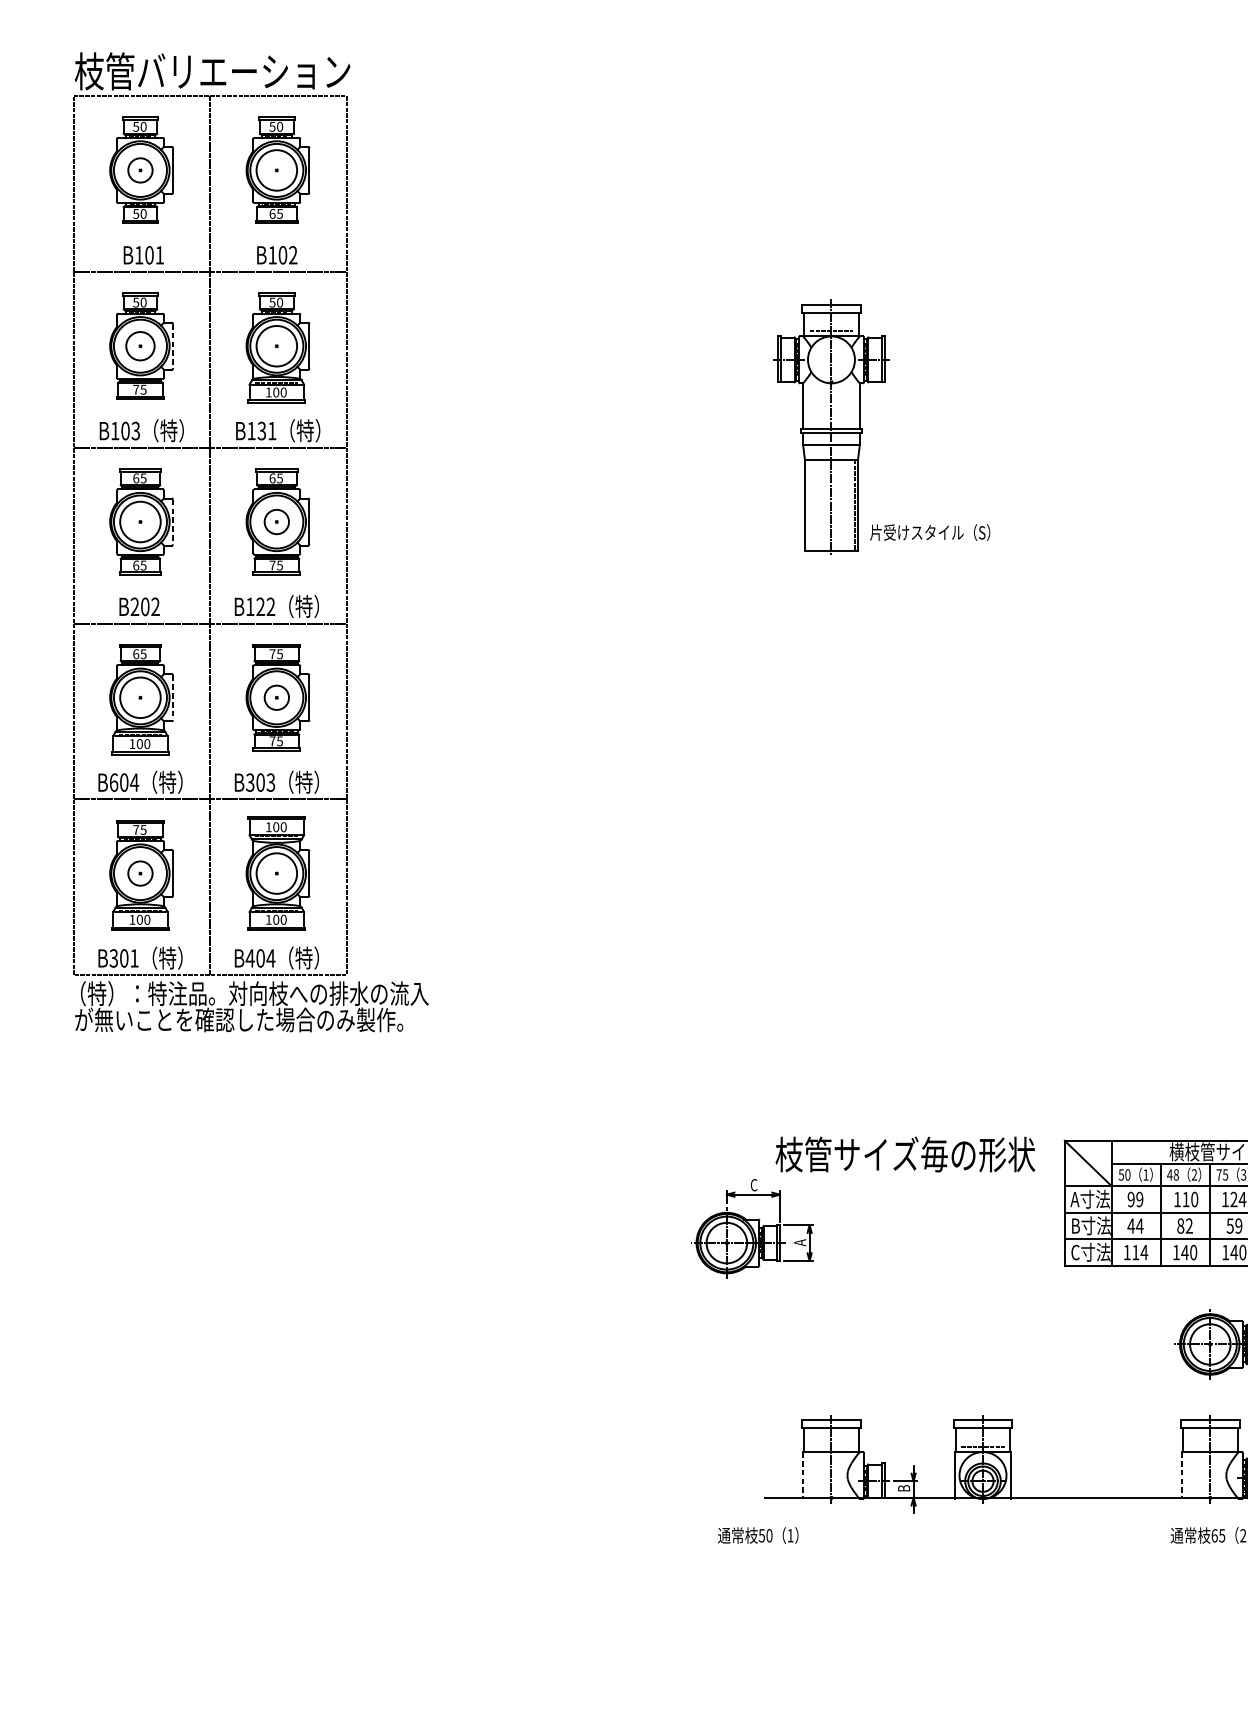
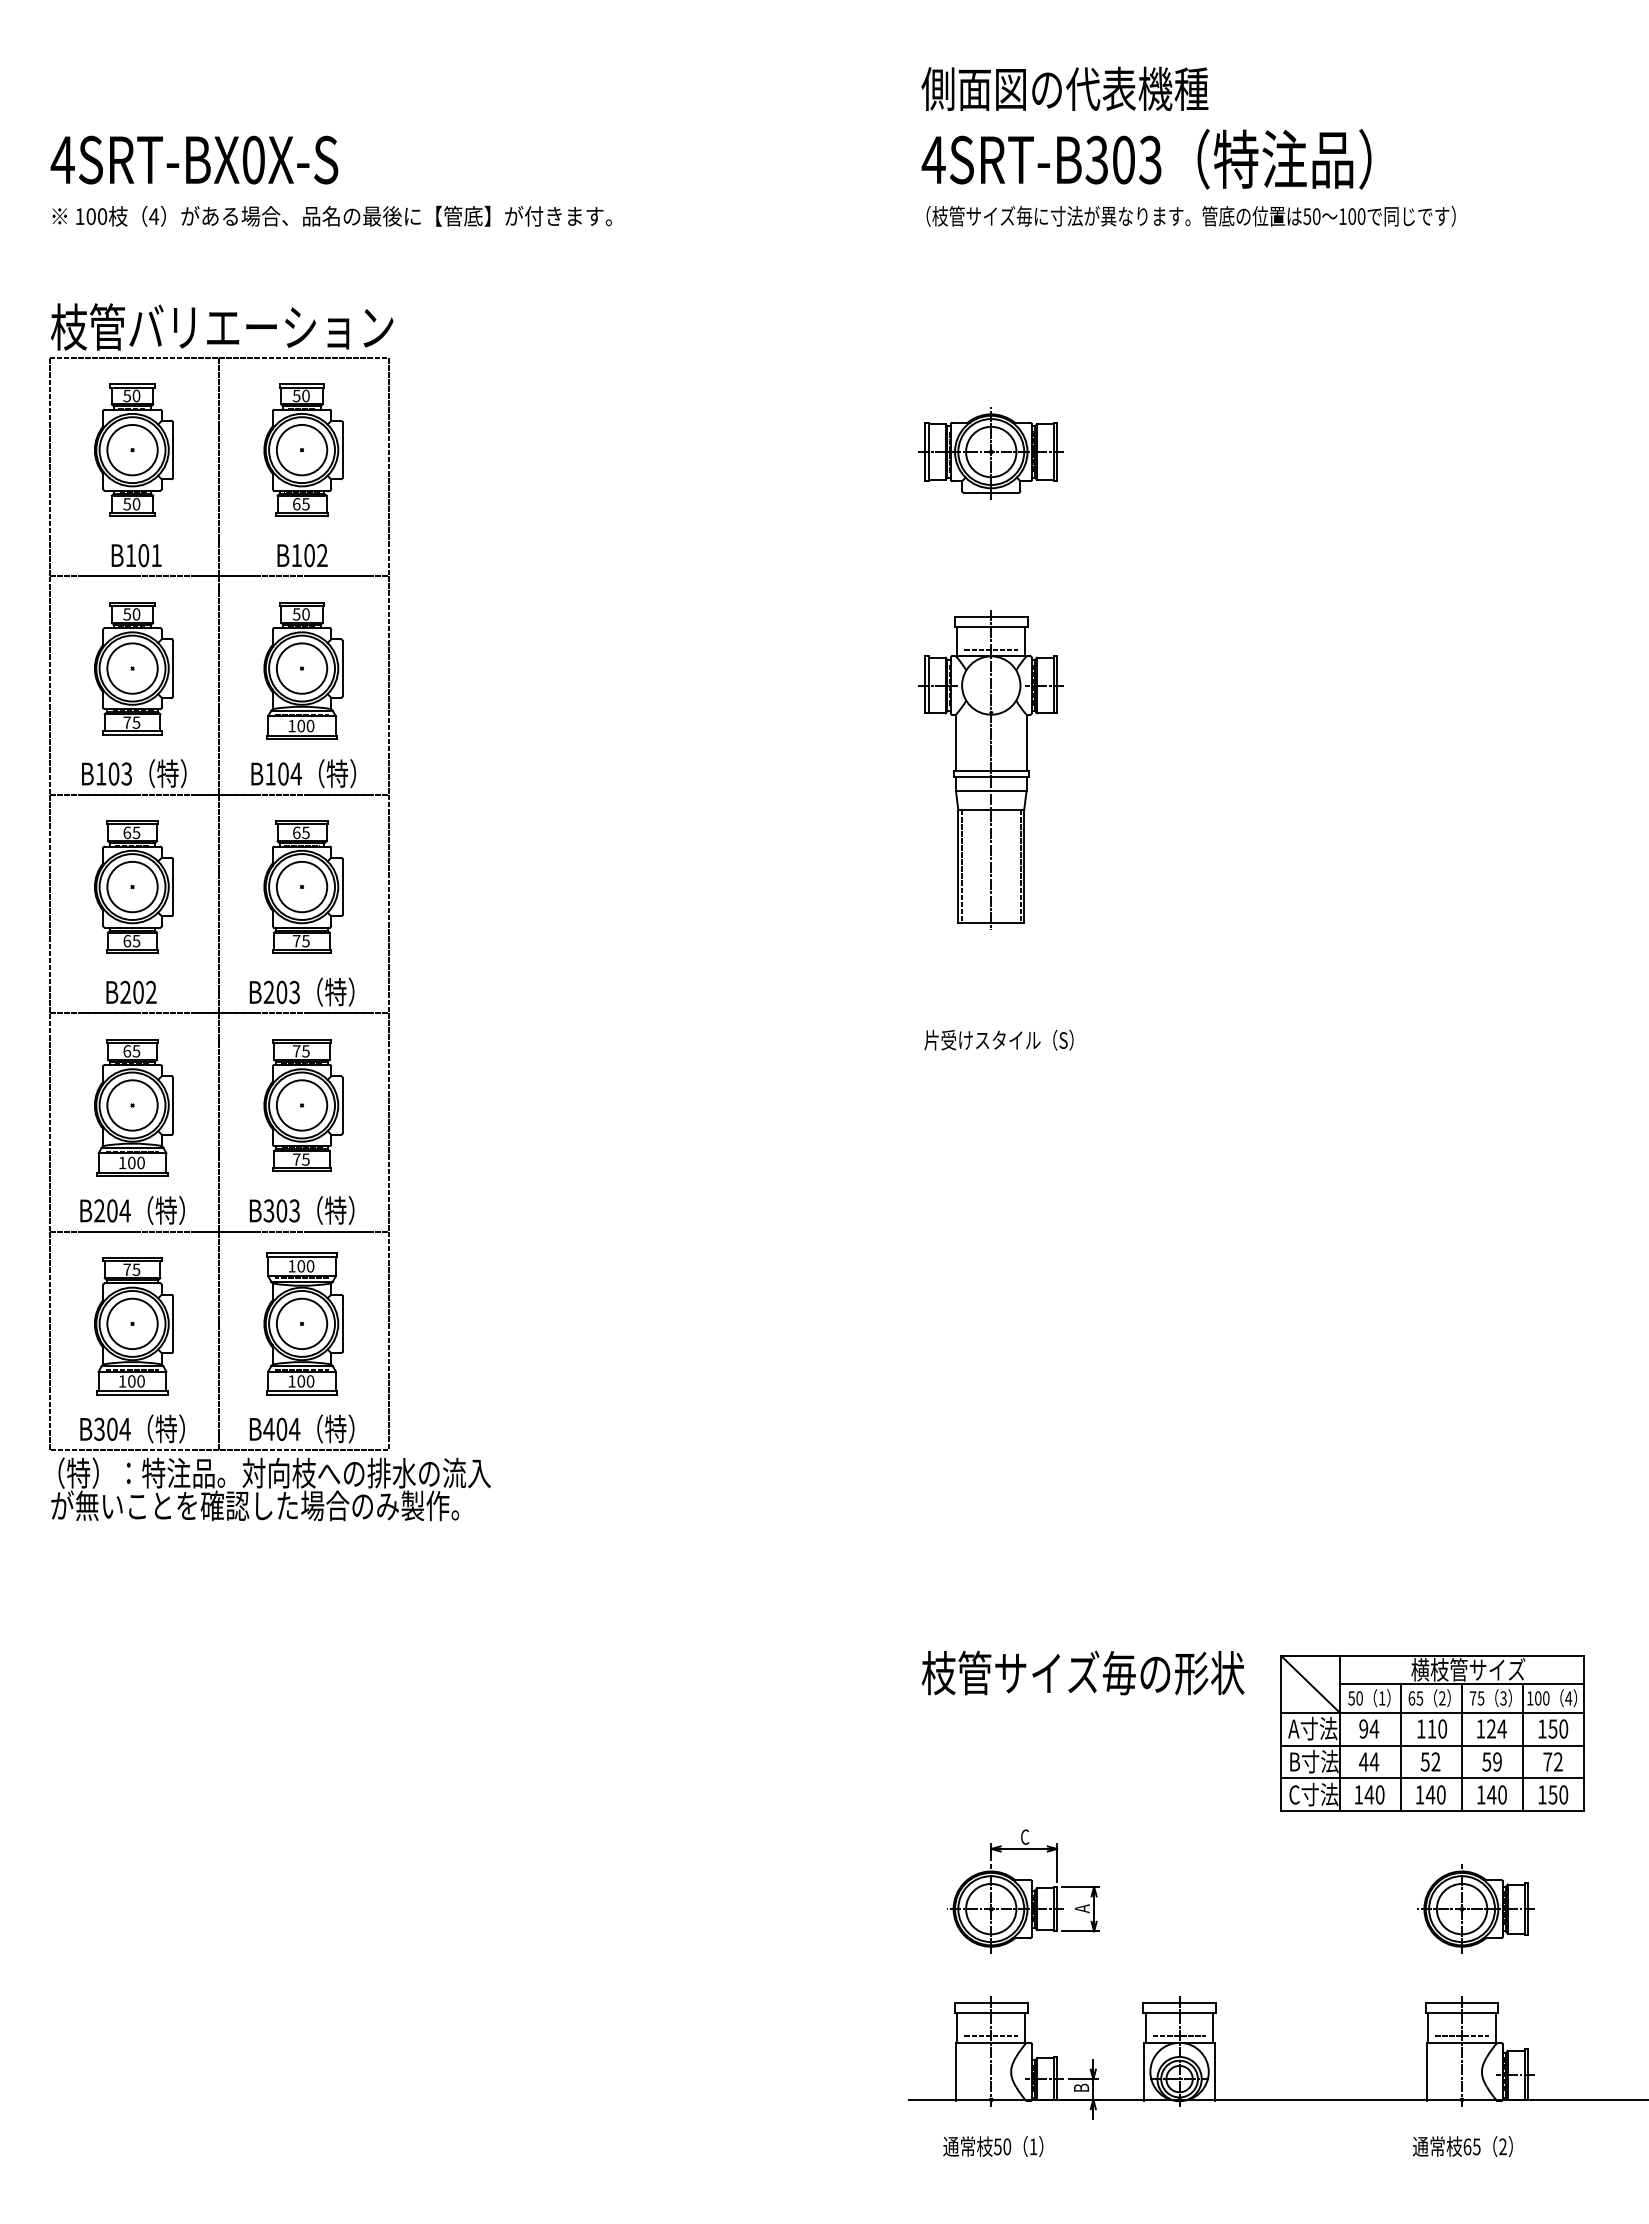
circle: (140, 169) -> (132, 449), size x1.67
part: (830, 173) -> (990, 453), added
circle: (140, 346) -> (132, 668), size x1.43
line: (173, 346) -> (173, 668), dashed -> solid
text: (267, 430) -> (290, 773), B131 -> B104
line: (807, 504) -> (961, 865), added
circle: (276, 521) -> (301, 886), size x1.67
line: (173, 522) -> (173, 887), dashed -> solid
text: (929, 532) -> (998, 1039), moved
text: (260, 606) -> (281, 992), B122 -> B203
line: (173, 697) -> (173, 1105), dashed -> solid
circle: (276, 697) -> (301, 1105), size x1.67
text: (113, 782) -> (99, 1210), B604 -> B204
circle: (140, 873) -> (132, 1323), size x1.67
text: (133, 958) -> (124, 1429), B301 -> B304
text: (1172, 1174) -> (1415, 1698), 48 -> 65
text: (1139, 1199) -> (1374, 1728), 99 -> 94
text: (1180, 1225) -> (1424, 1761), 82 -> 52
part: (752, 1228) -> (1023, 1891), moved
text: (1139, 1252) -> (1374, 1794), 114 -> 140
line: (831, 1446) -> (991, 2036), added
line: (1209, 1446) -> (1461, 2036), added
line: (802, 1475) -> (955, 2072), dashed -> solid
line: (1181, 1475) -> (1426, 2072), dashed -> solid
text: (758, 1535) -> (993, 2146), moved

